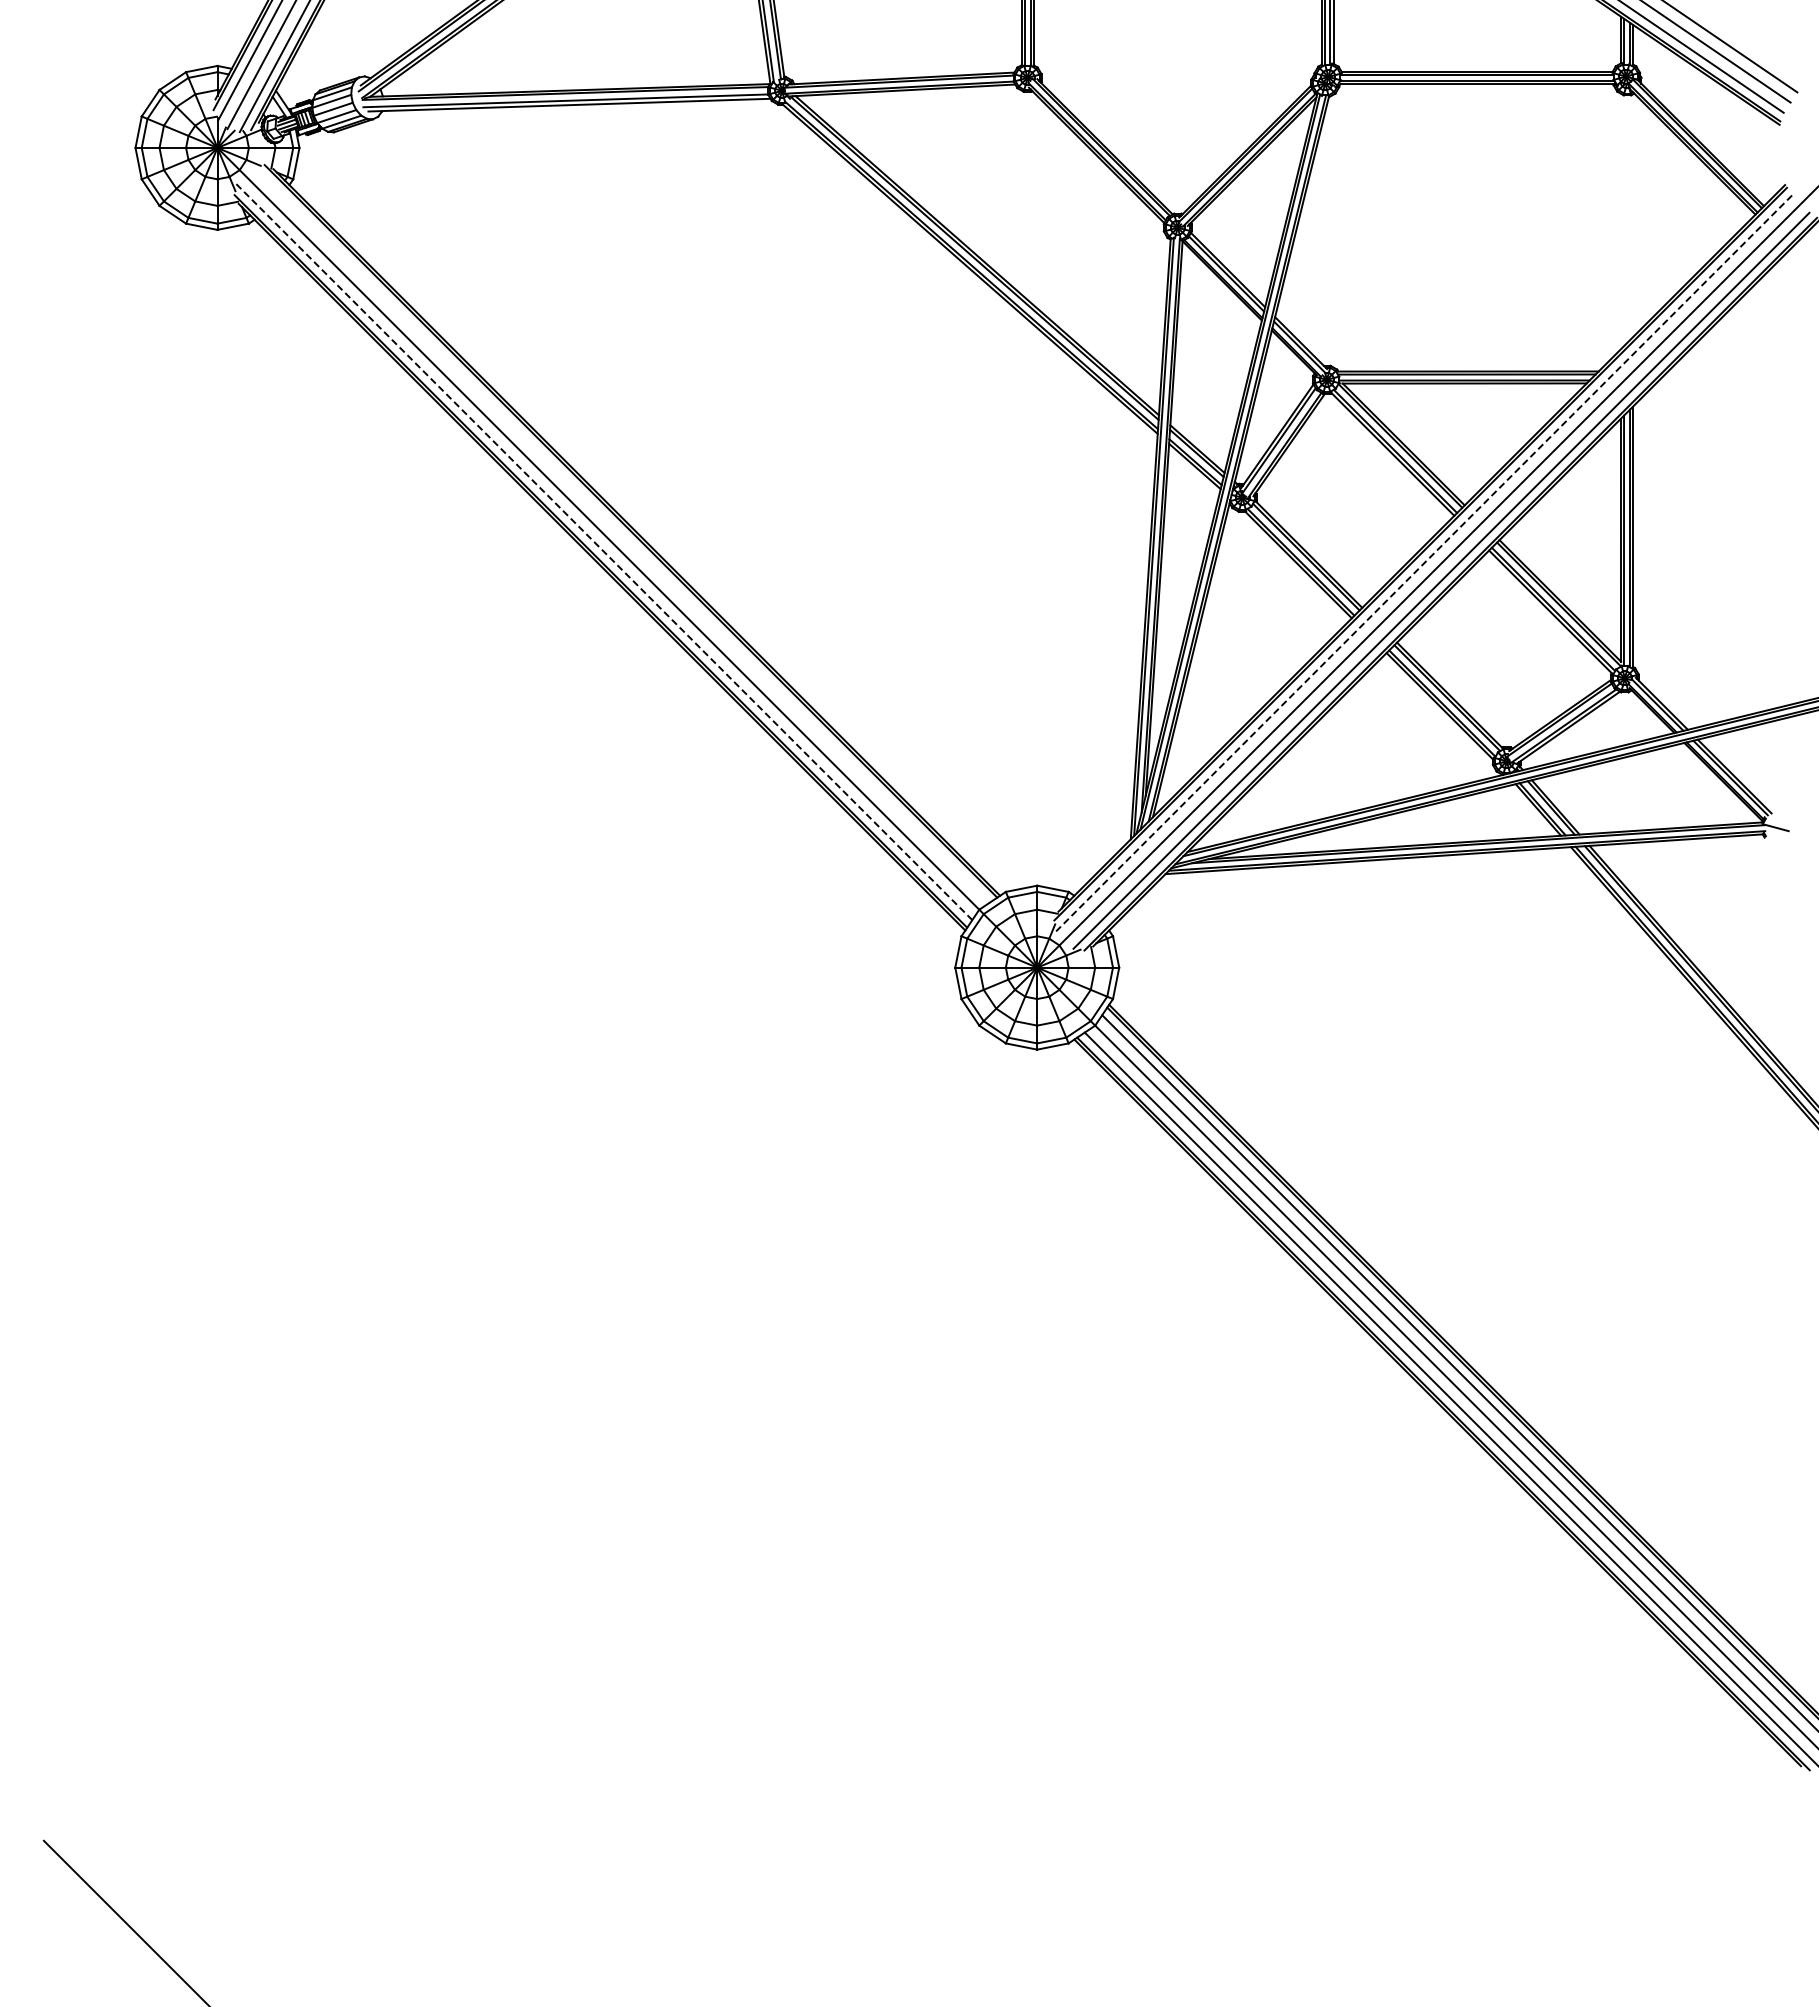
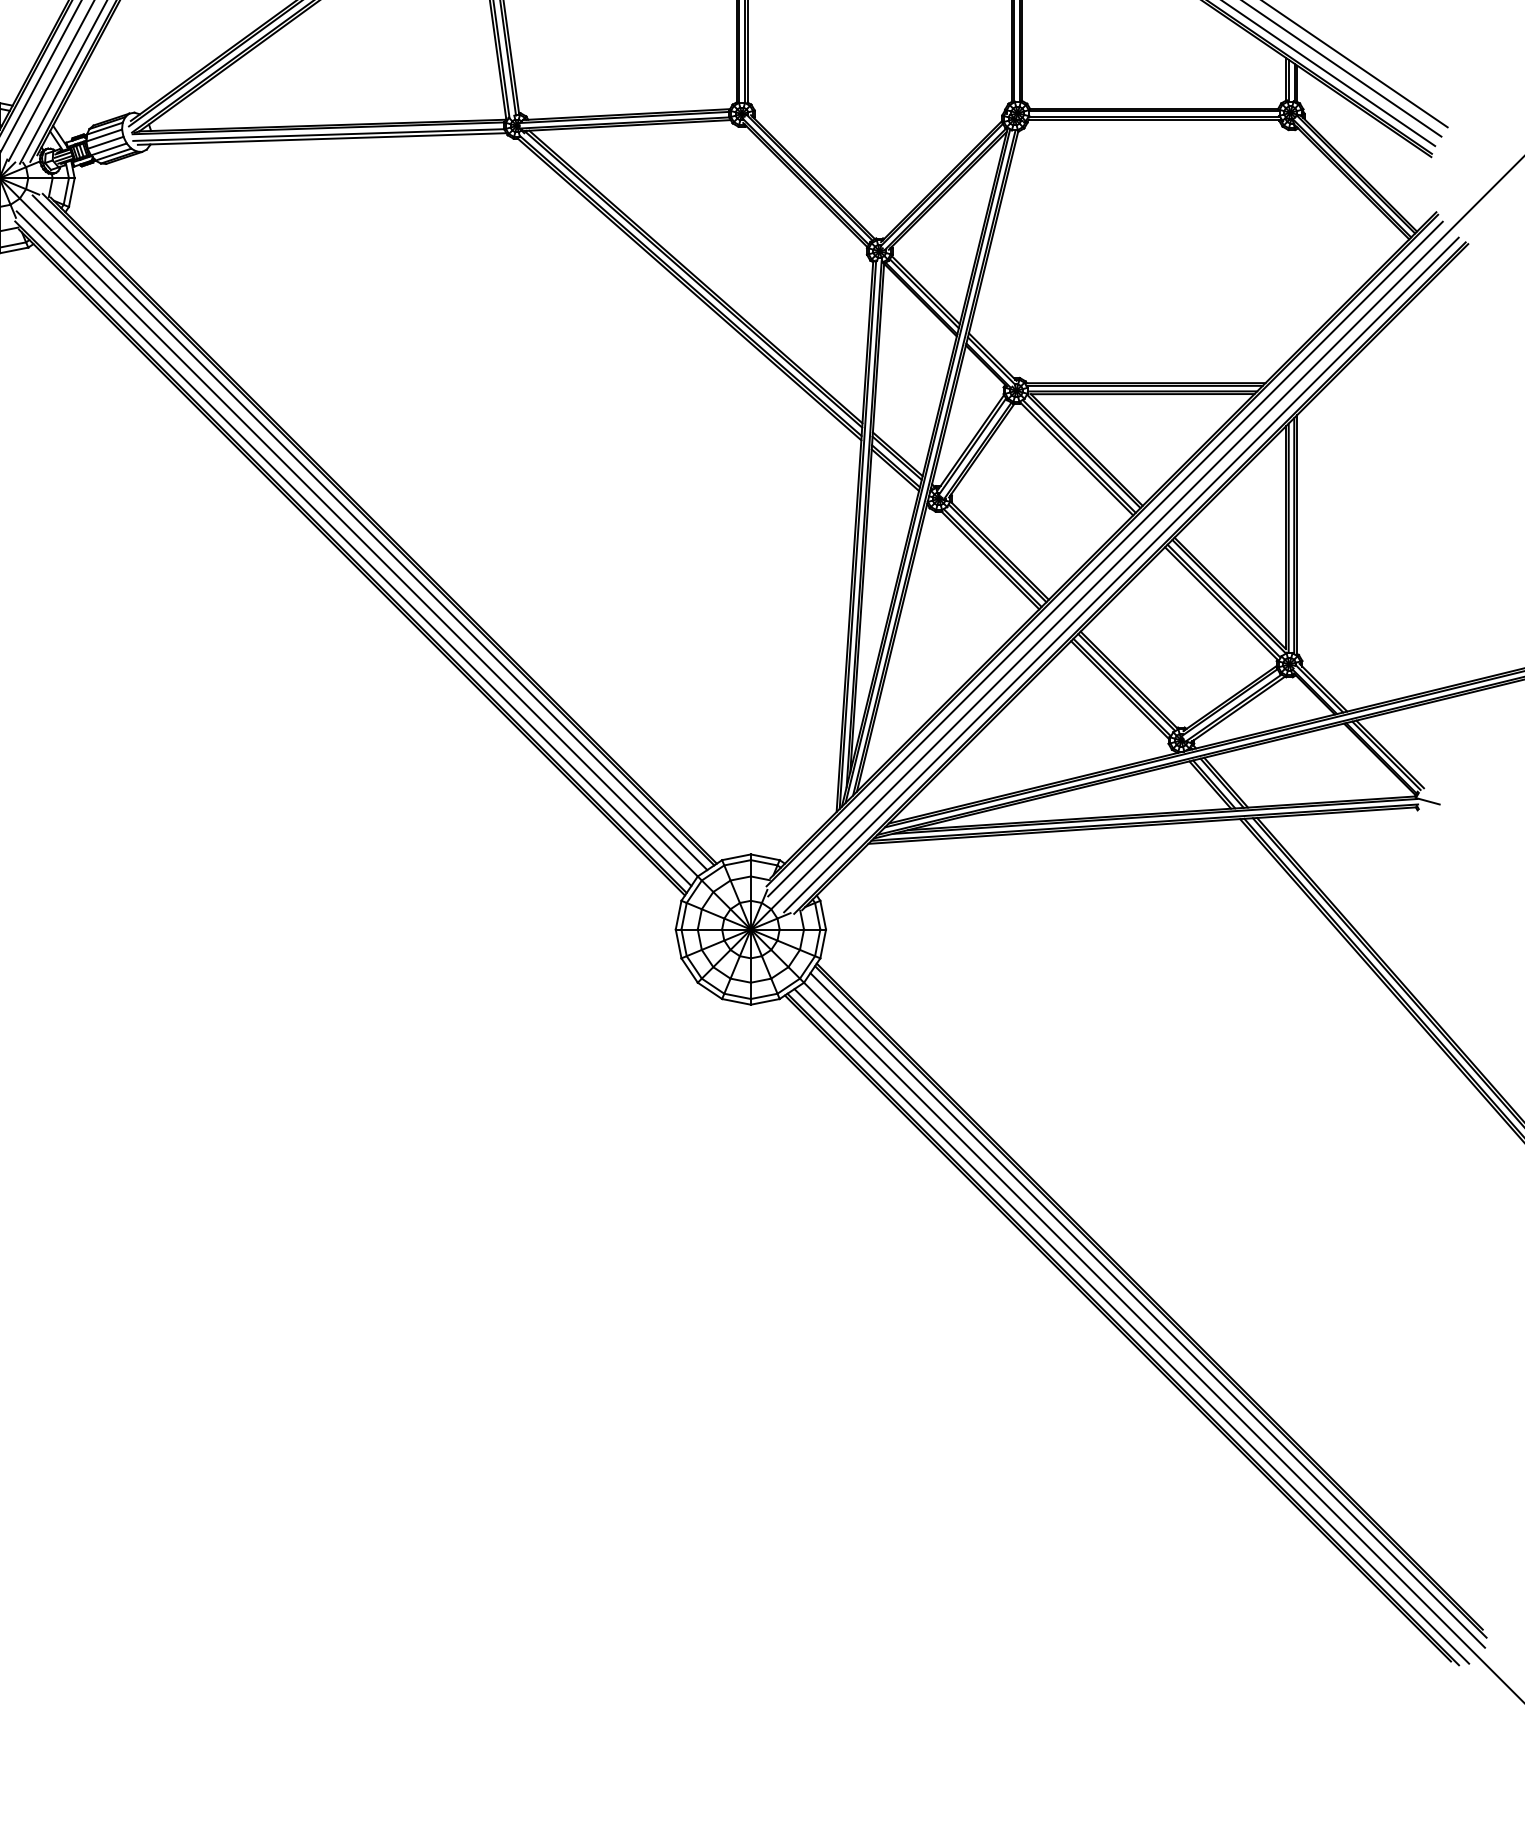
line: (621, 534) -> (369, 532), added
line: (604, 552) -> (354, 549), dashed -> solid
line: (1423, 563) -> (1104, 559), dashed -> solid

